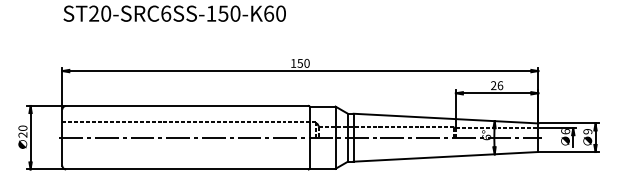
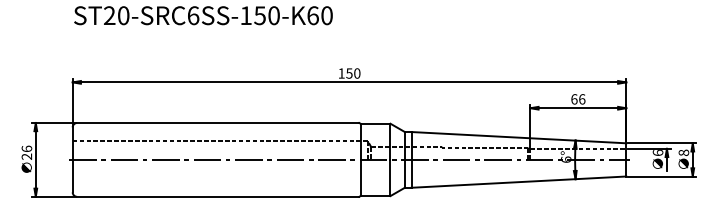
text: (493, 85) -> (574, 99), 26 -> 66
text: (22, 127) -> (26, 148), 20 -> 26
text: (587, 131) -> (683, 152), 9 -> 8

